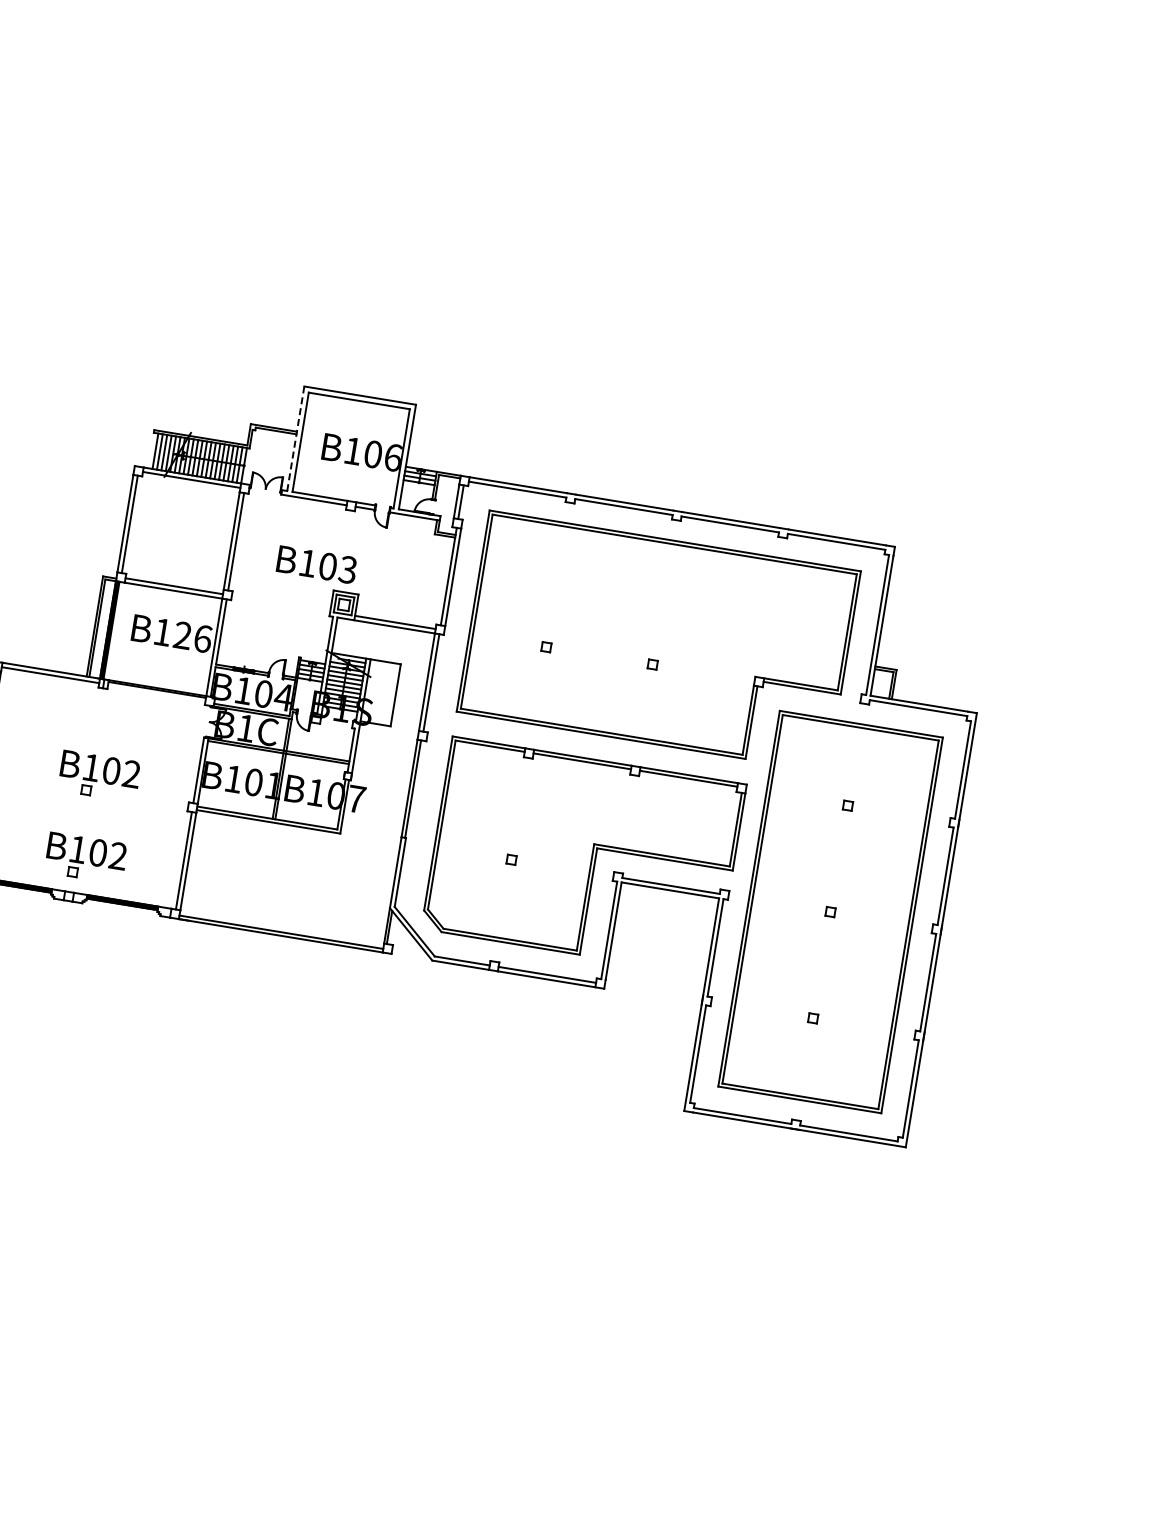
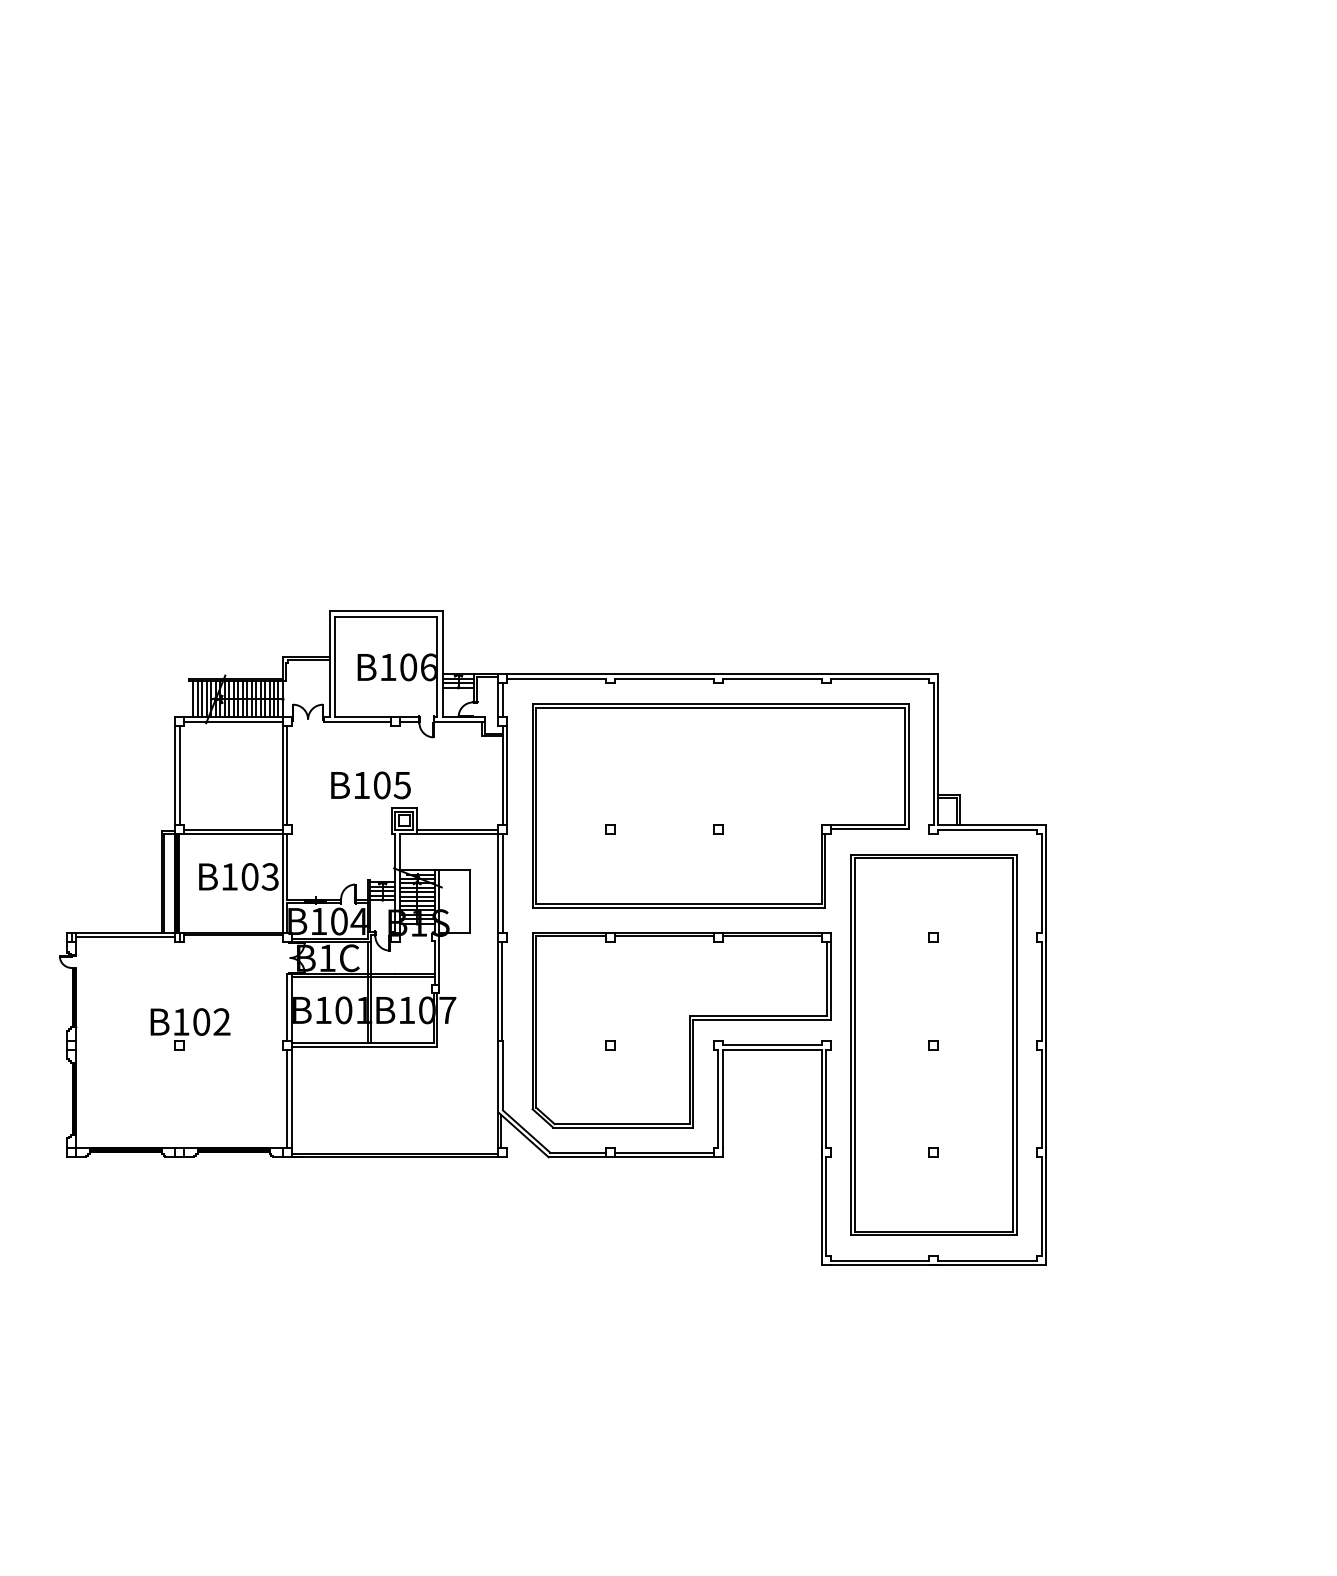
line: (295, 438) -> (329, 664), dashed -> solid
text: (348, 569) -> (402, 784), B103 -> B105
text: (193, 636) -> (260, 876), B126 -> B103
part: (86, 858) -> (190, 1112), removed

